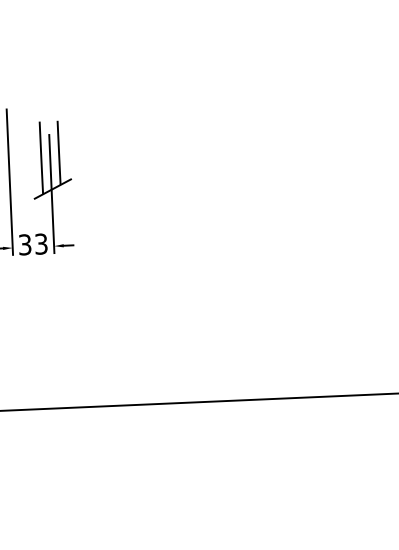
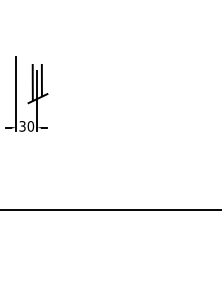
text: (40, 244) -> (30, 126), 33 -> 30

